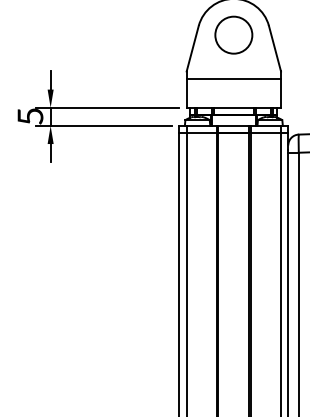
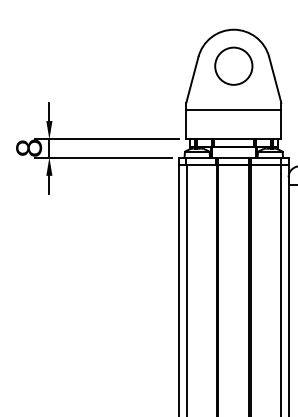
text: (30, 116) -> (29, 148), 5 -> 8

